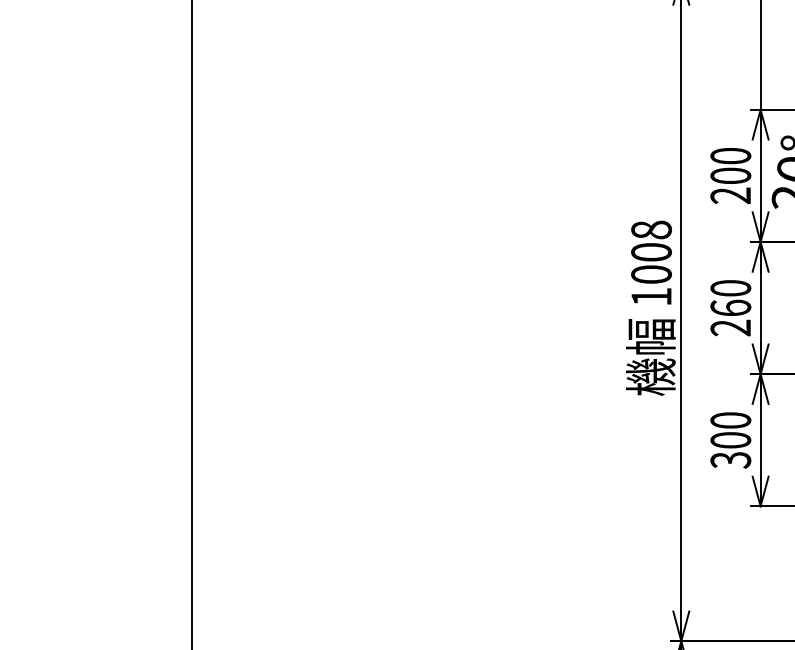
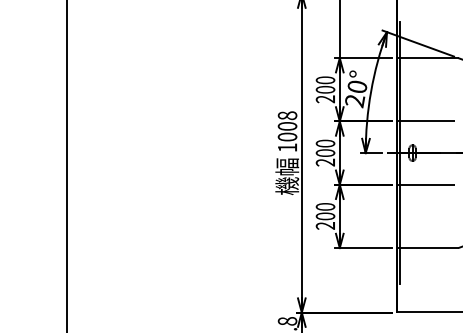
text: (730, 306) -> (325, 152), 260 -> 200
text: (730, 459) -> (325, 225), 300 -> 200

